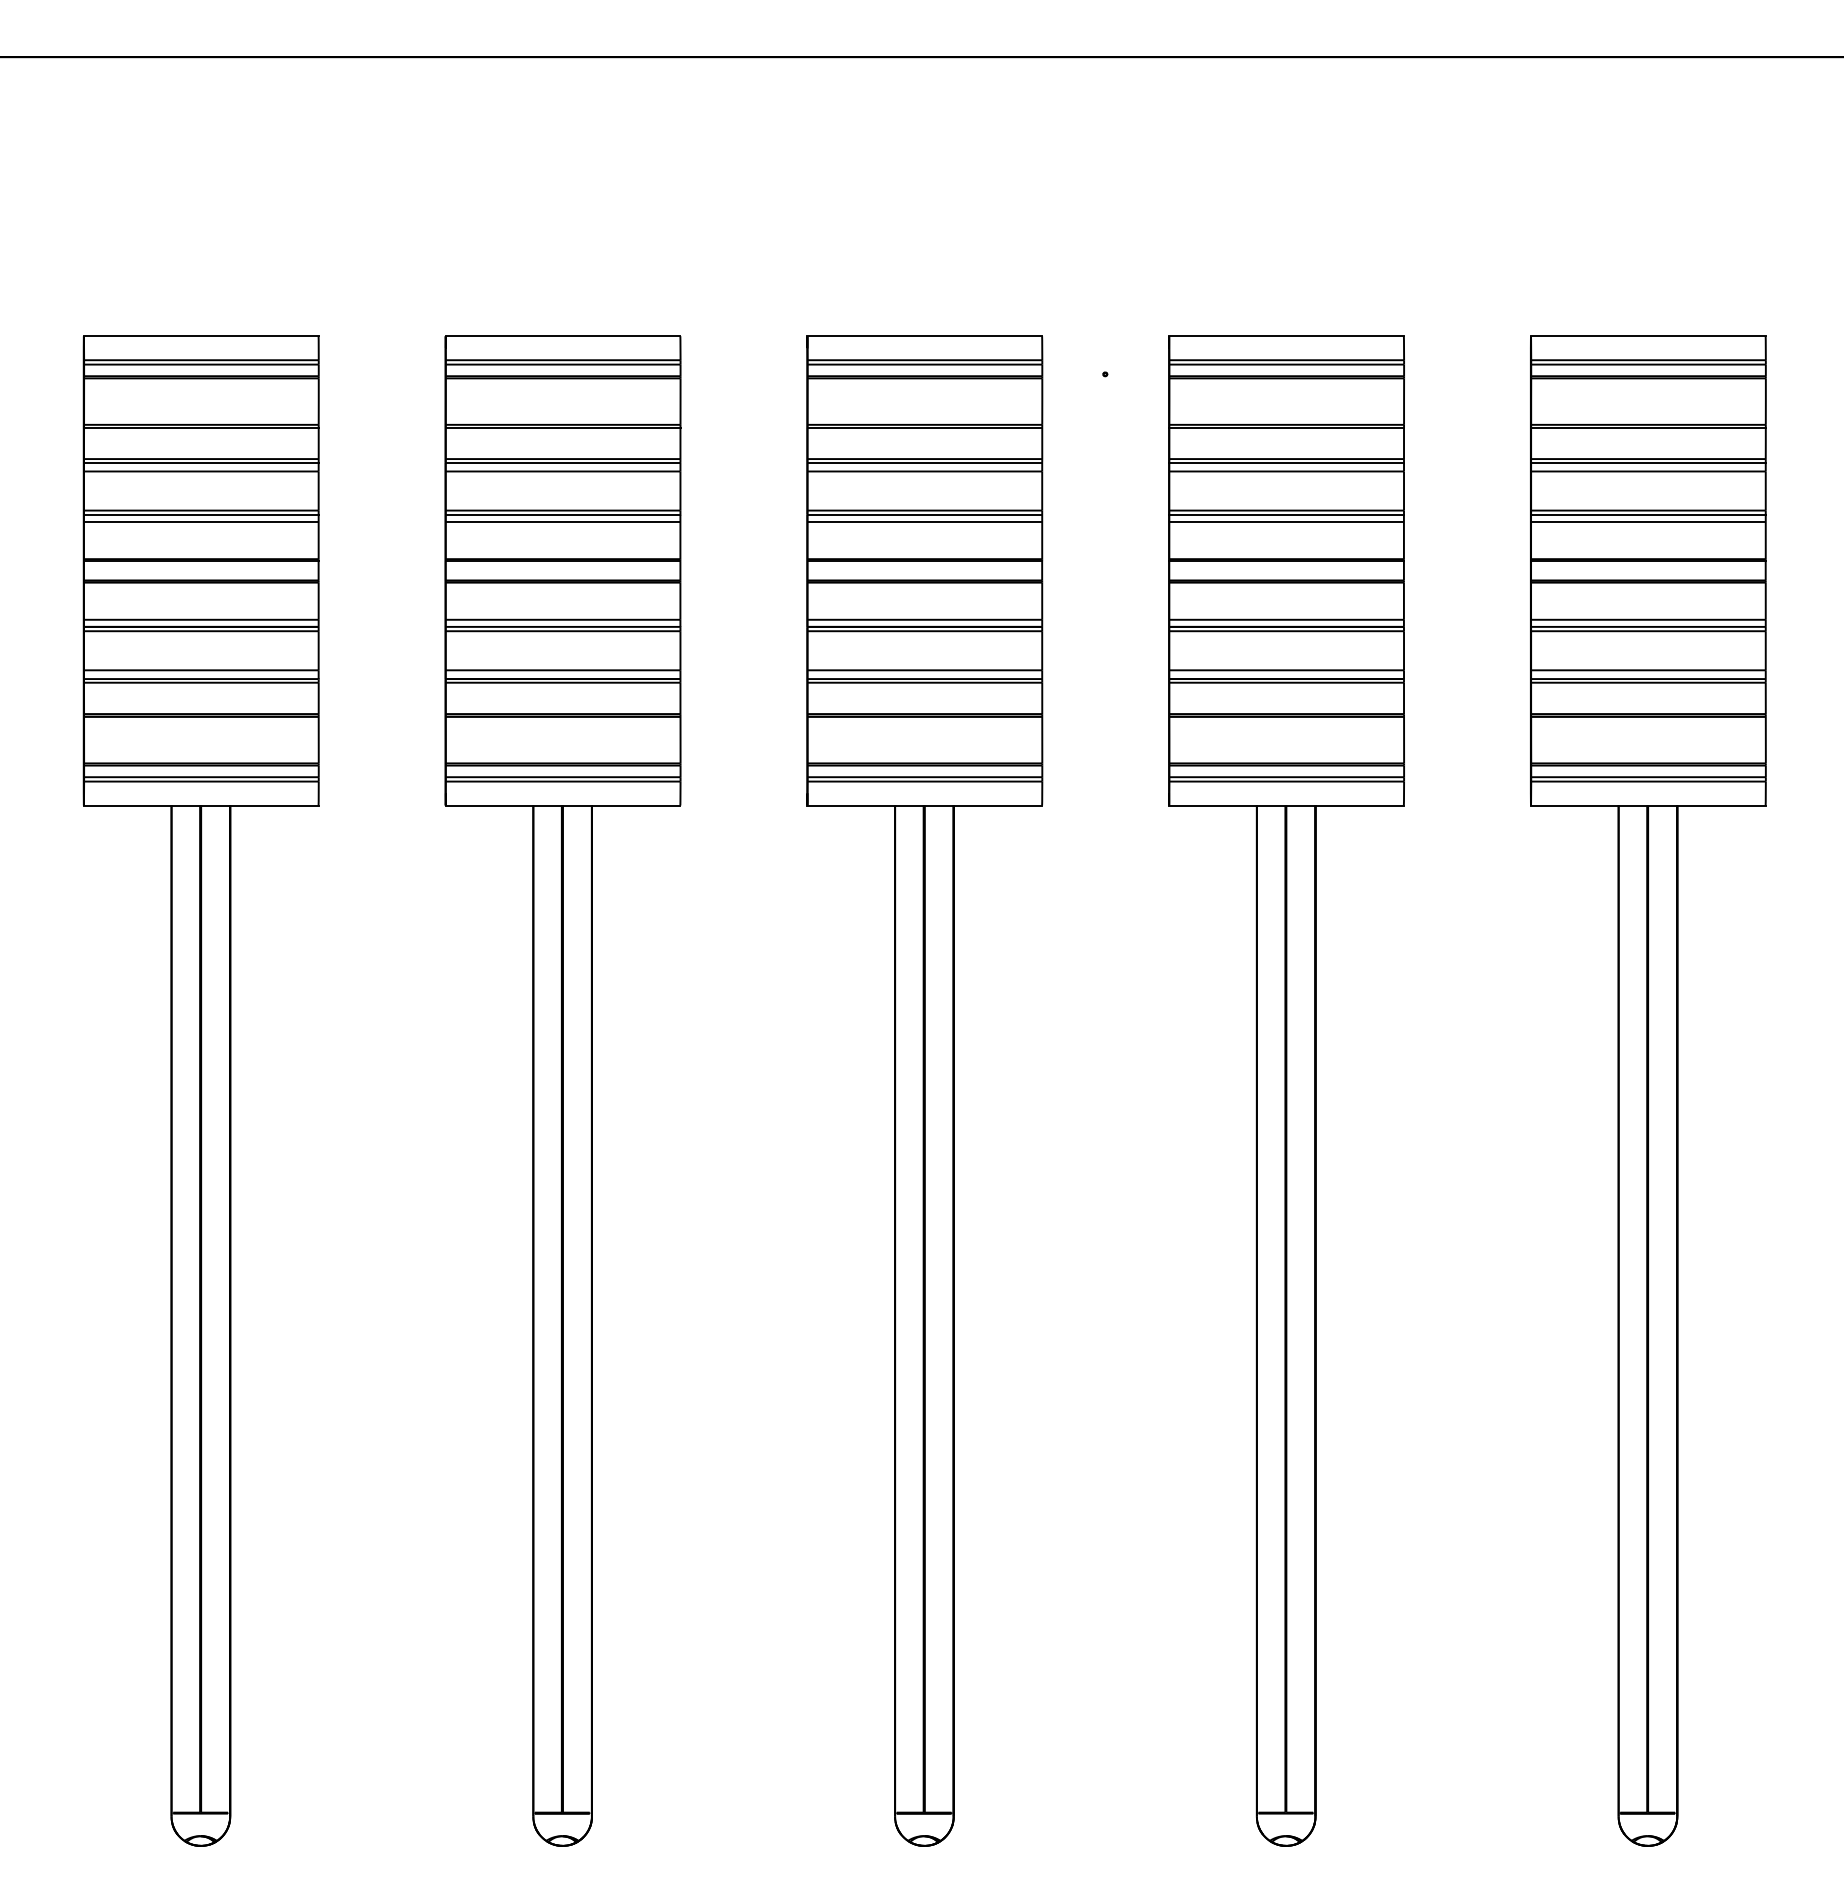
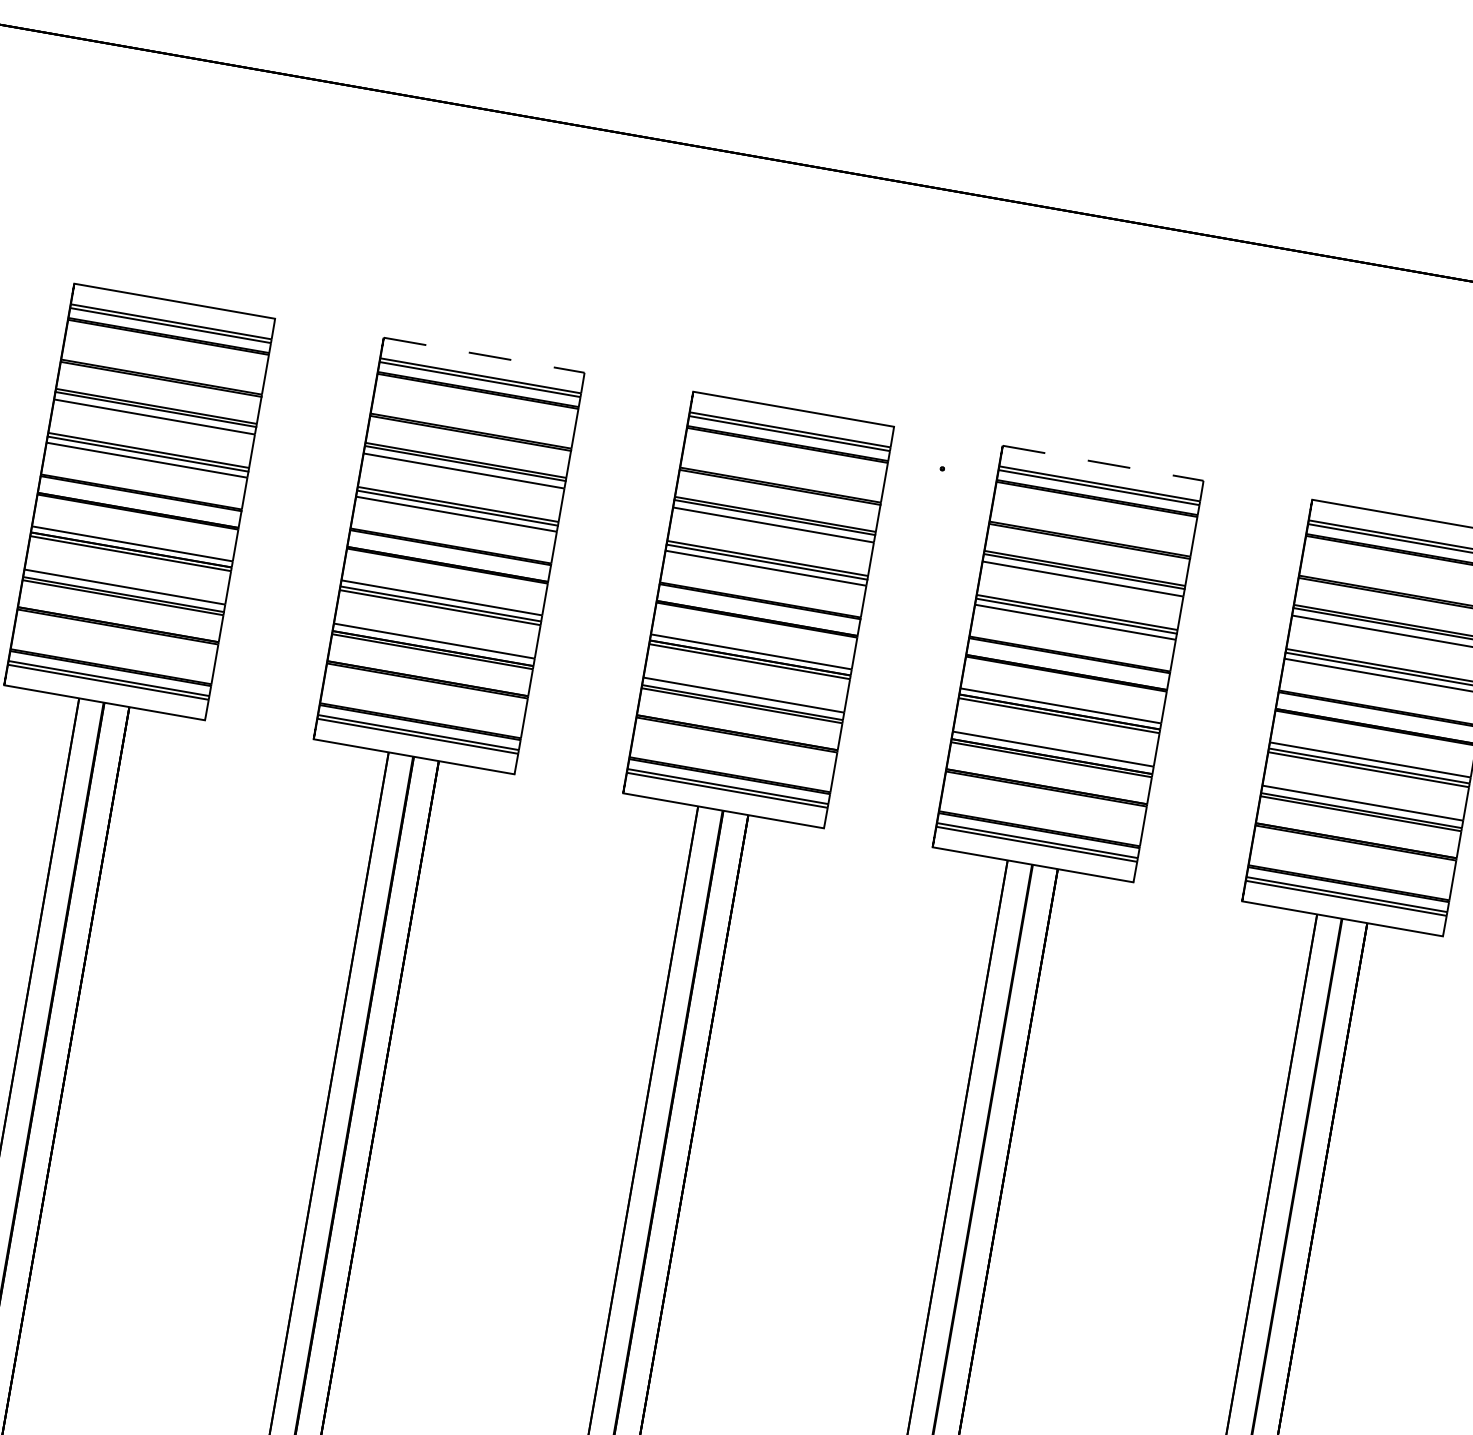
line: (563, 336) -> (484, 355), solid -> dashed
line: (1287, 336) -> (1103, 463), solid -> dashed

